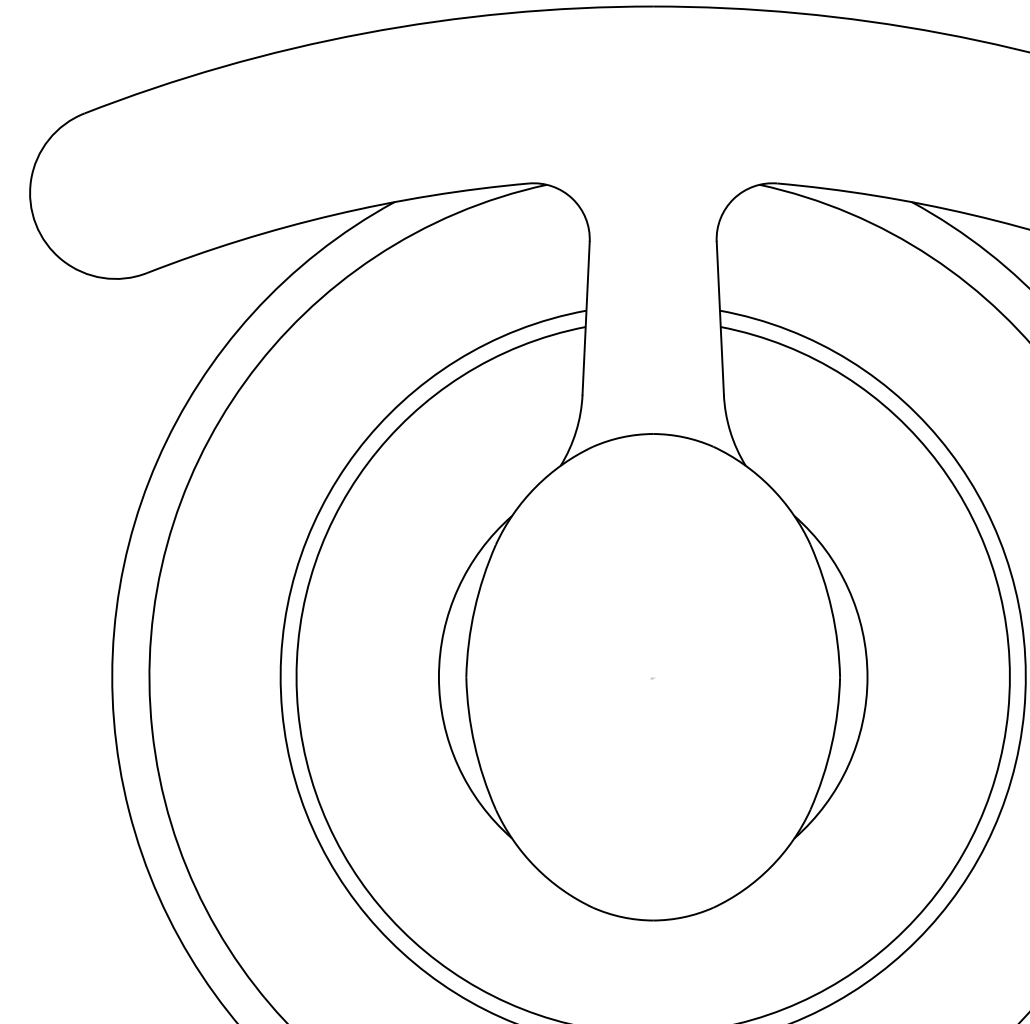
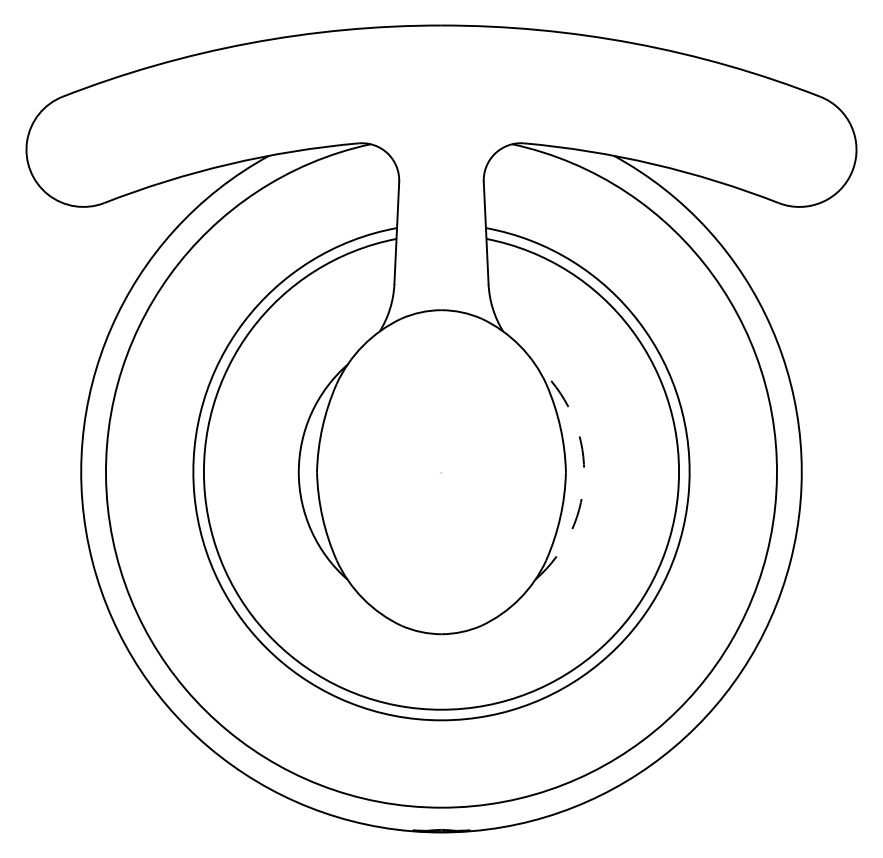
arc: (867, 677) -> (584, 472), solid -> dashed

